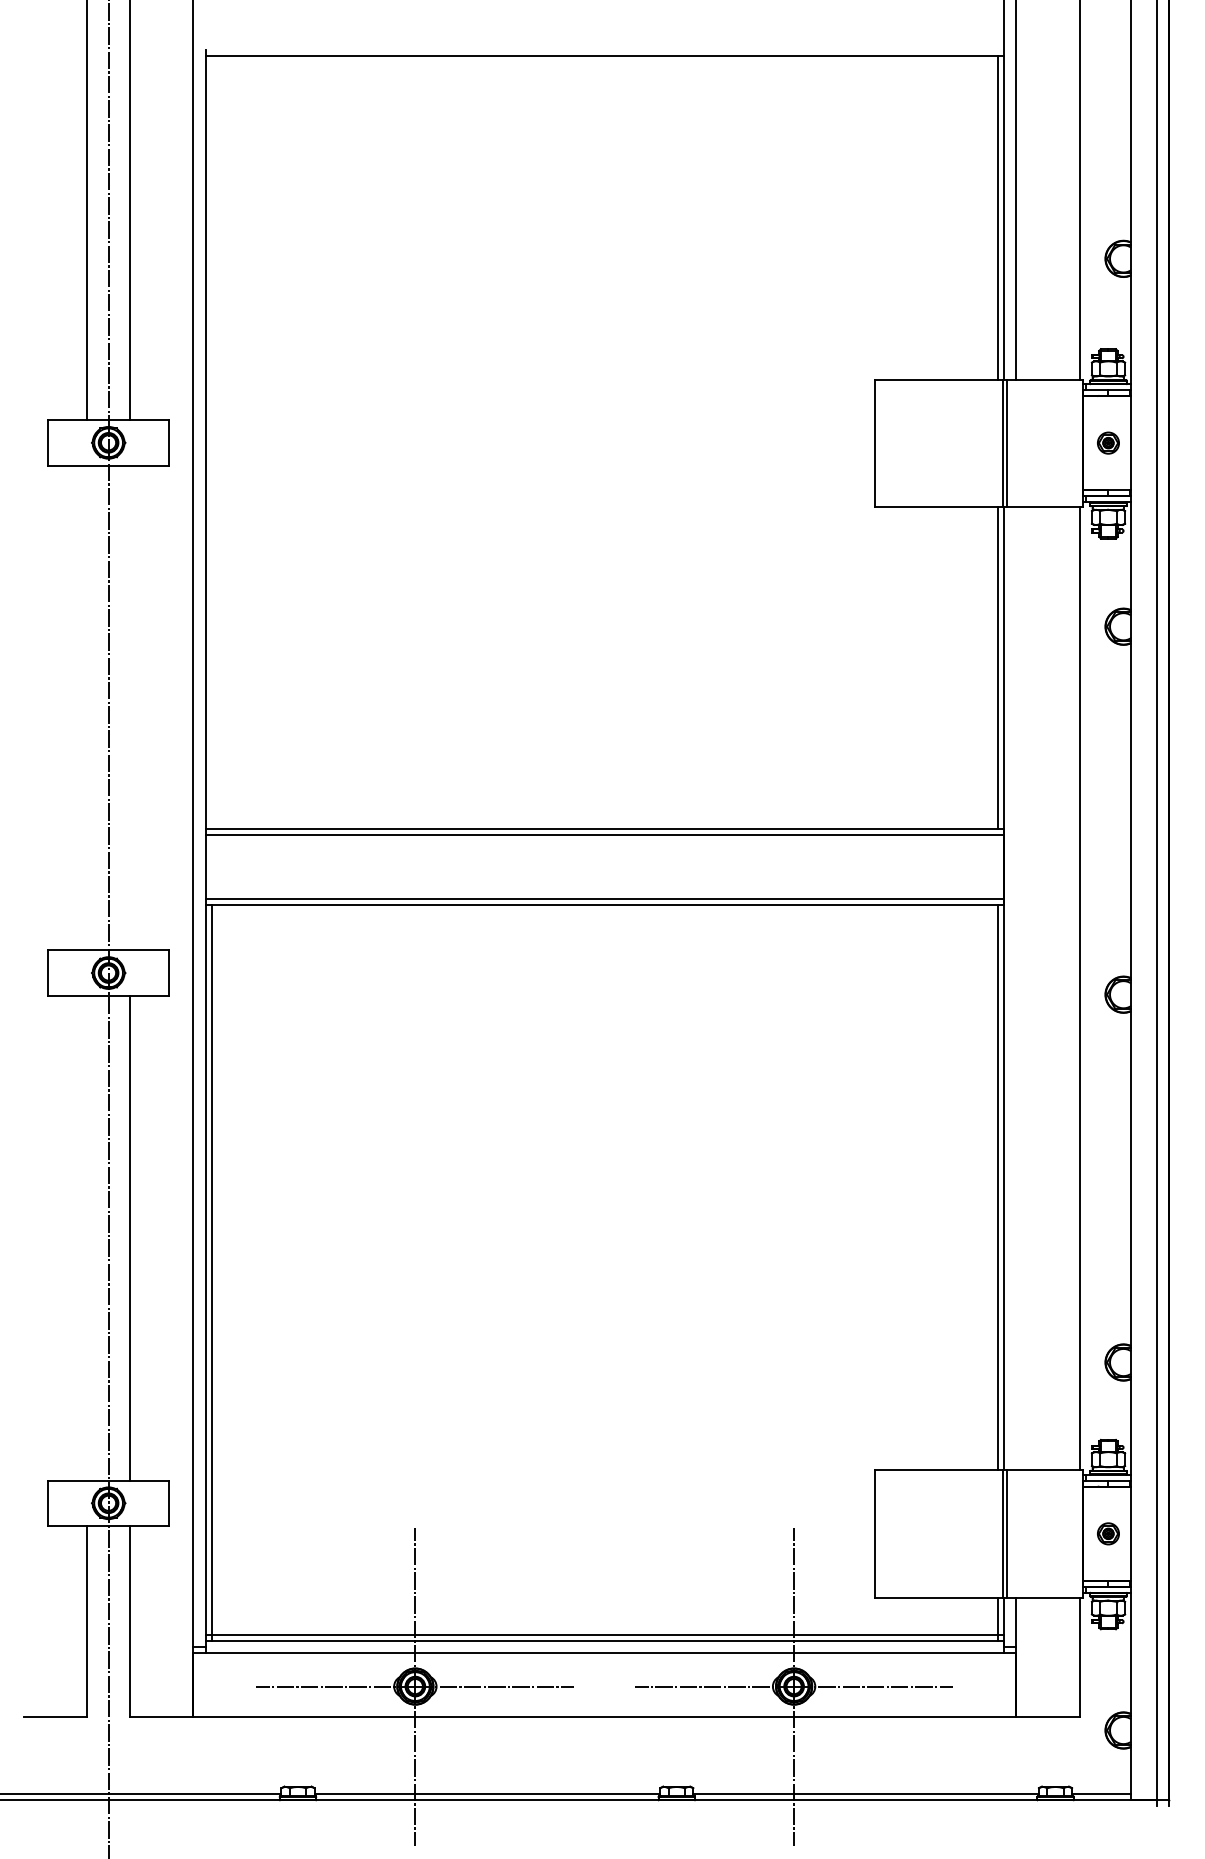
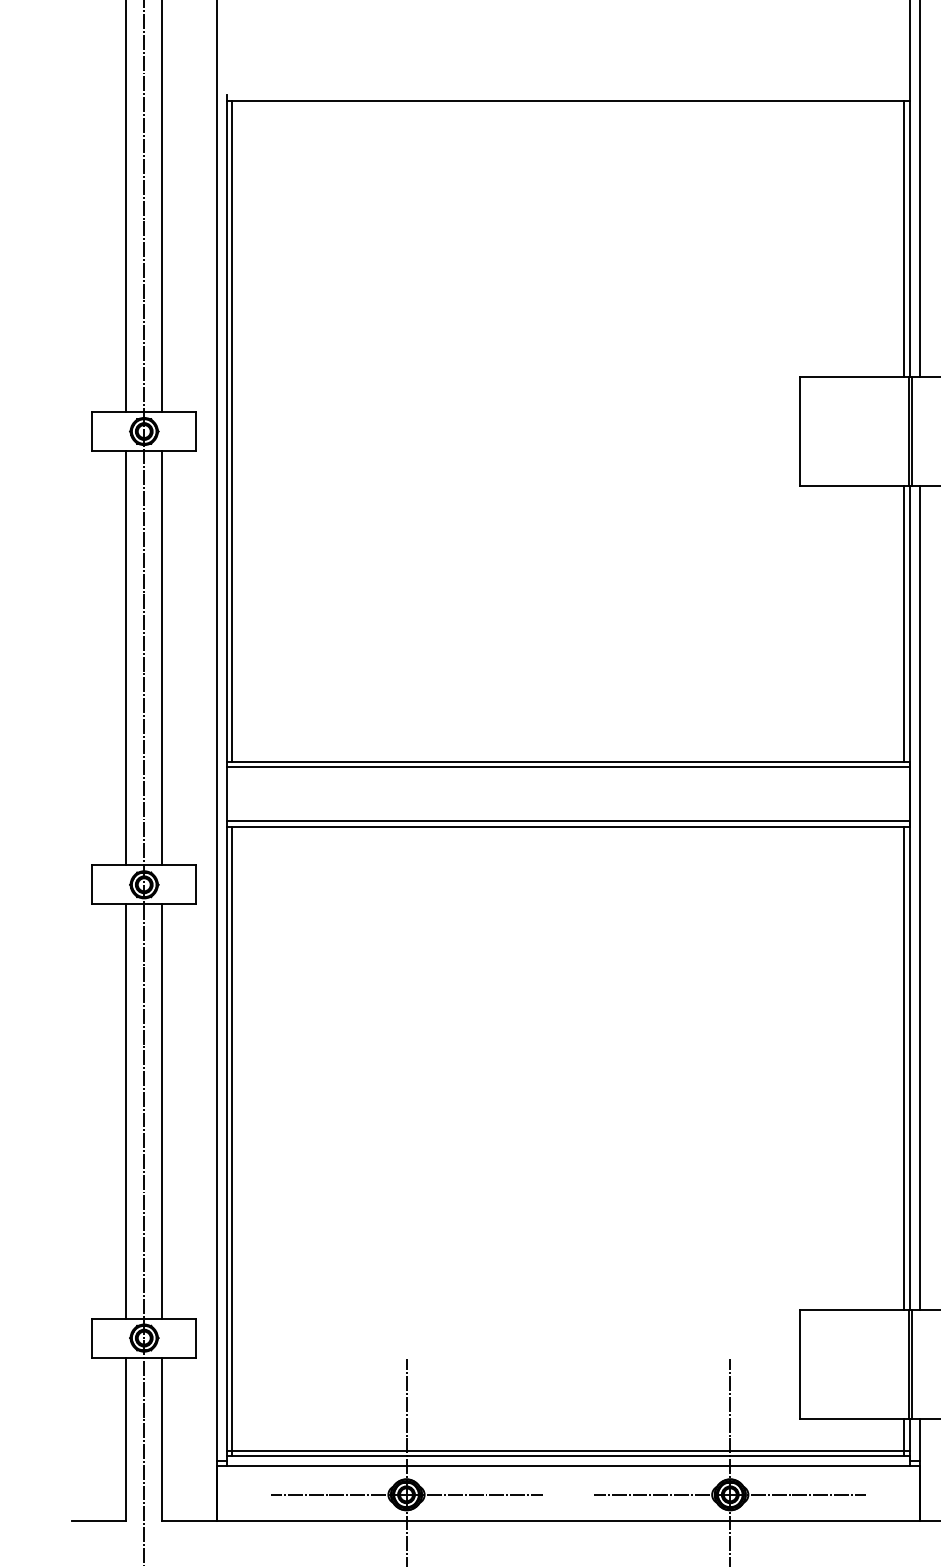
line: (211, 442) -> (232, 431), added
line: (87, 707) -> (126, 657), added
line: (129, 707) -> (162, 657), added
line: (1016, 988) -> (920, 898), added
line: (87, 1237) -> (126, 1110), added

